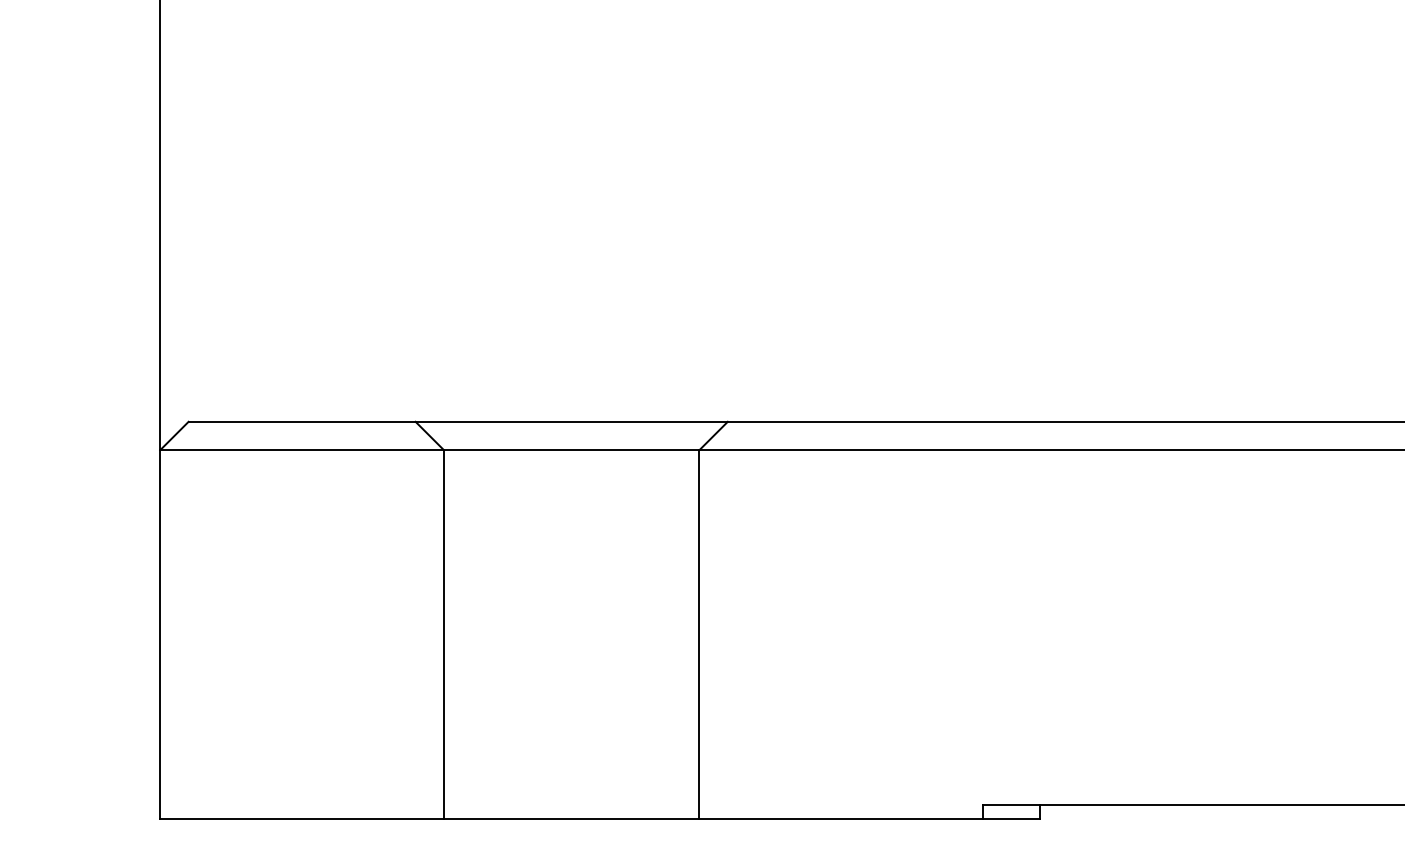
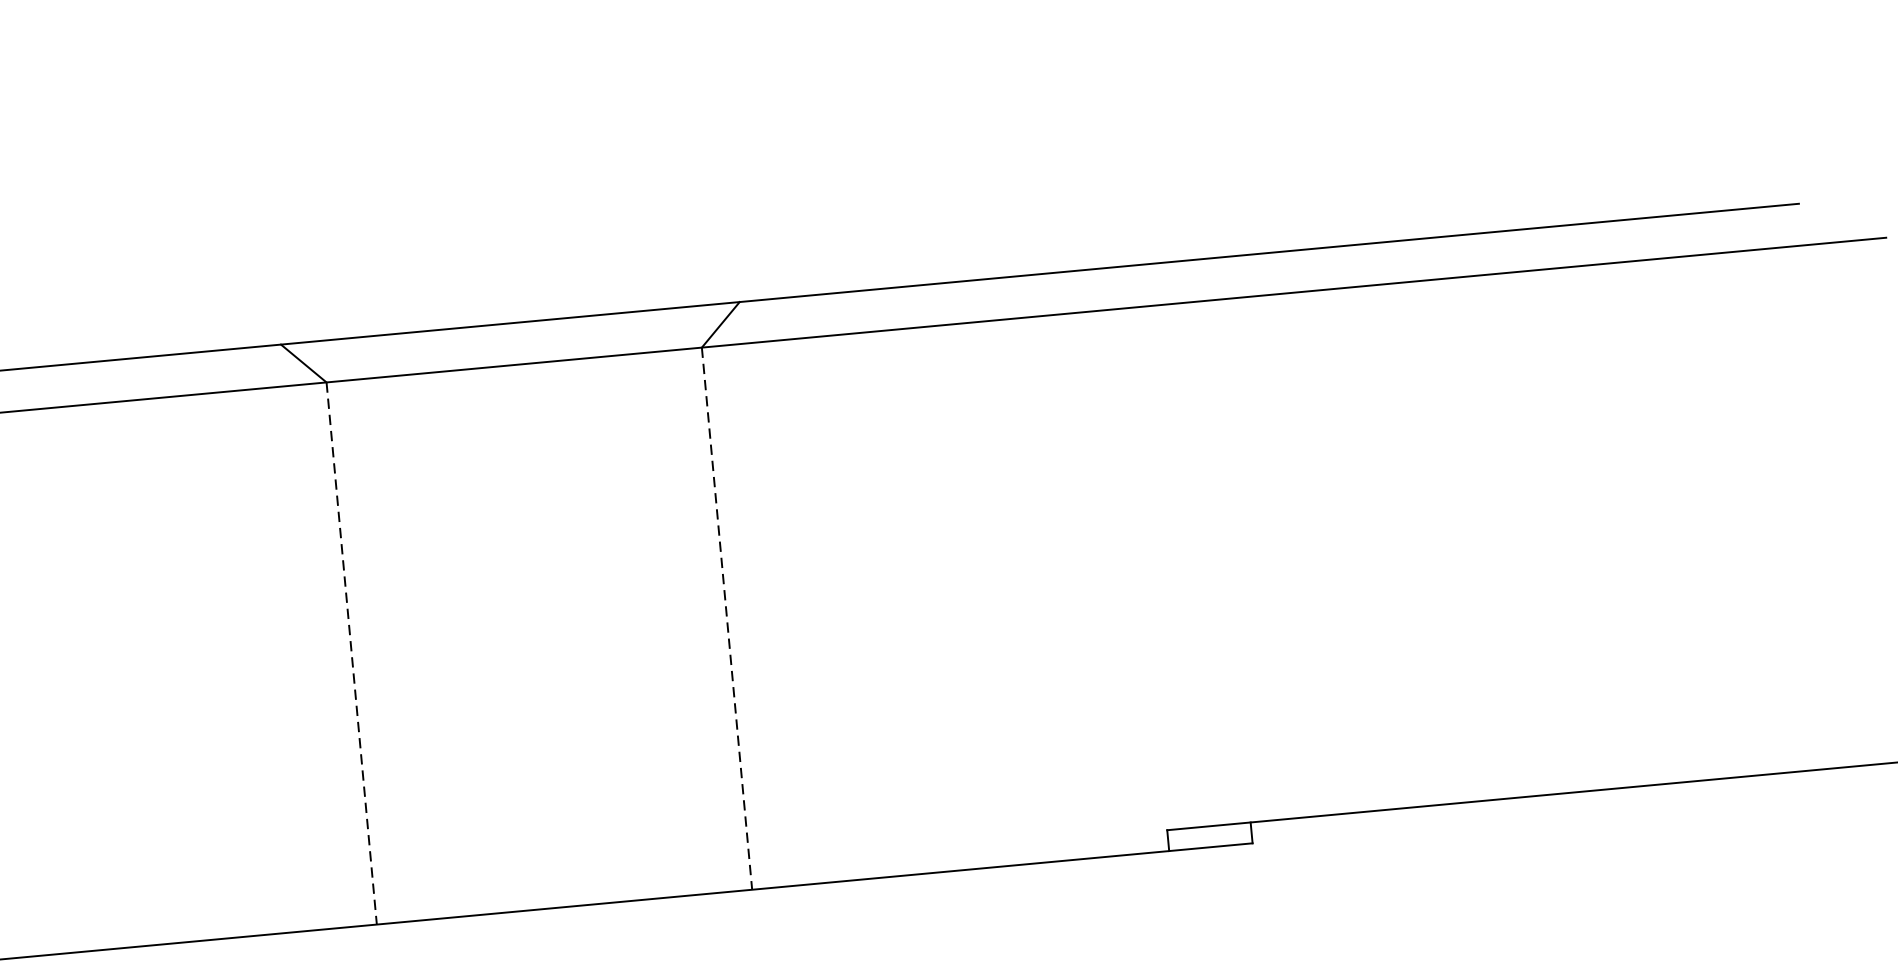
line: (444, 635) -> (352, 654), solid -> dashed
line: (699, 635) -> (727, 619), solid -> dashed

